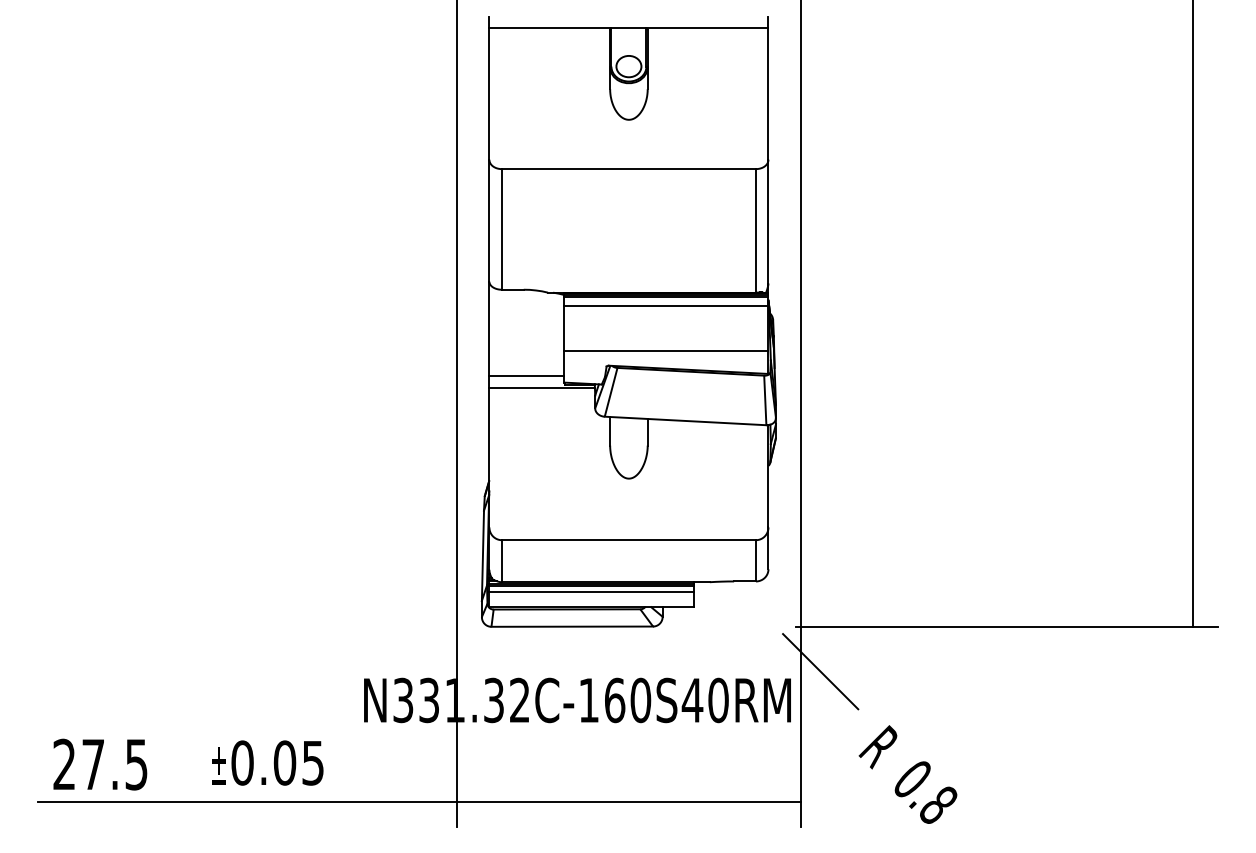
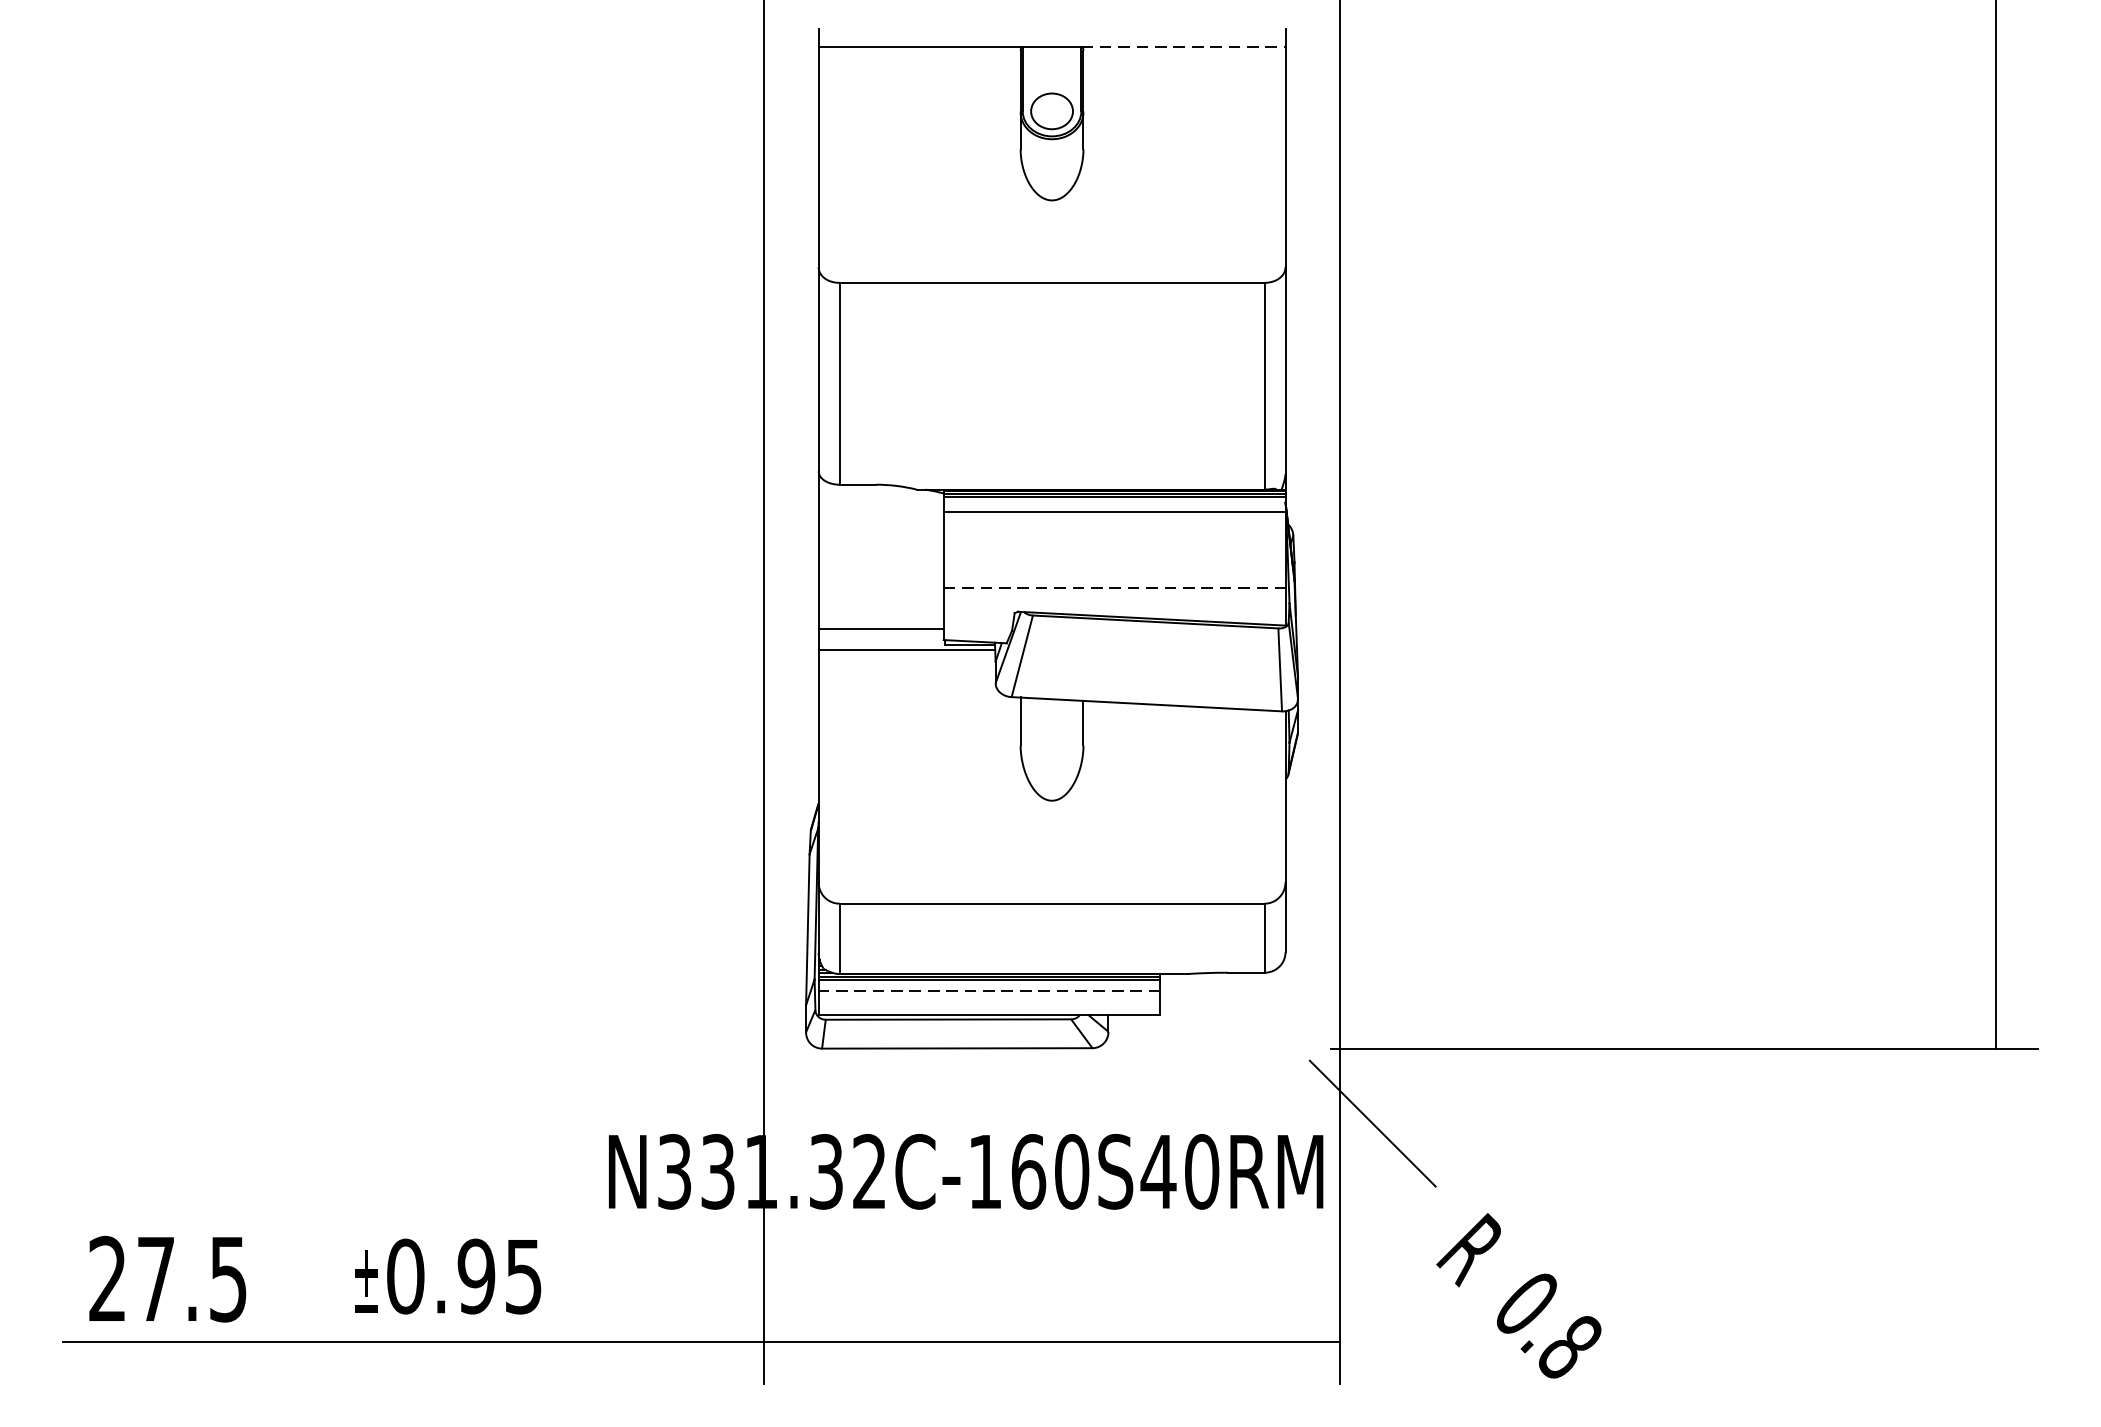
line: (707, 28) -> (1183, 47), solid -> dashed
line: (666, 351) -> (1114, 588), solid -> dashed
line: (591, 592) -> (989, 991), solid -> dashed
text: (284, 762) -> (475, 1275), 0.05 -> 0.95

